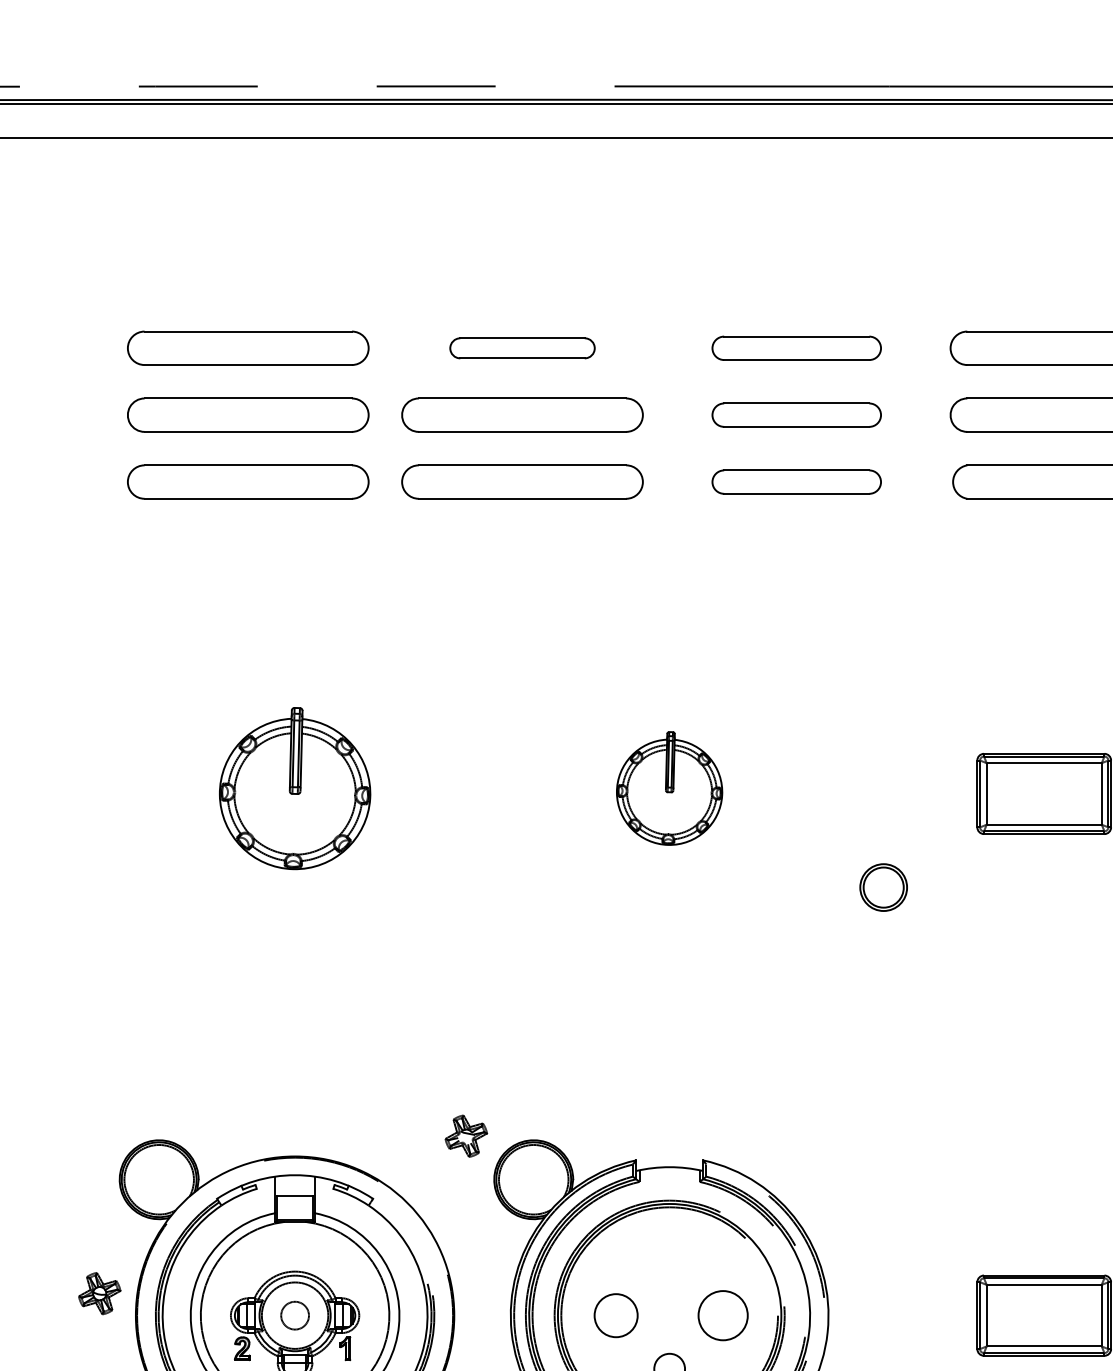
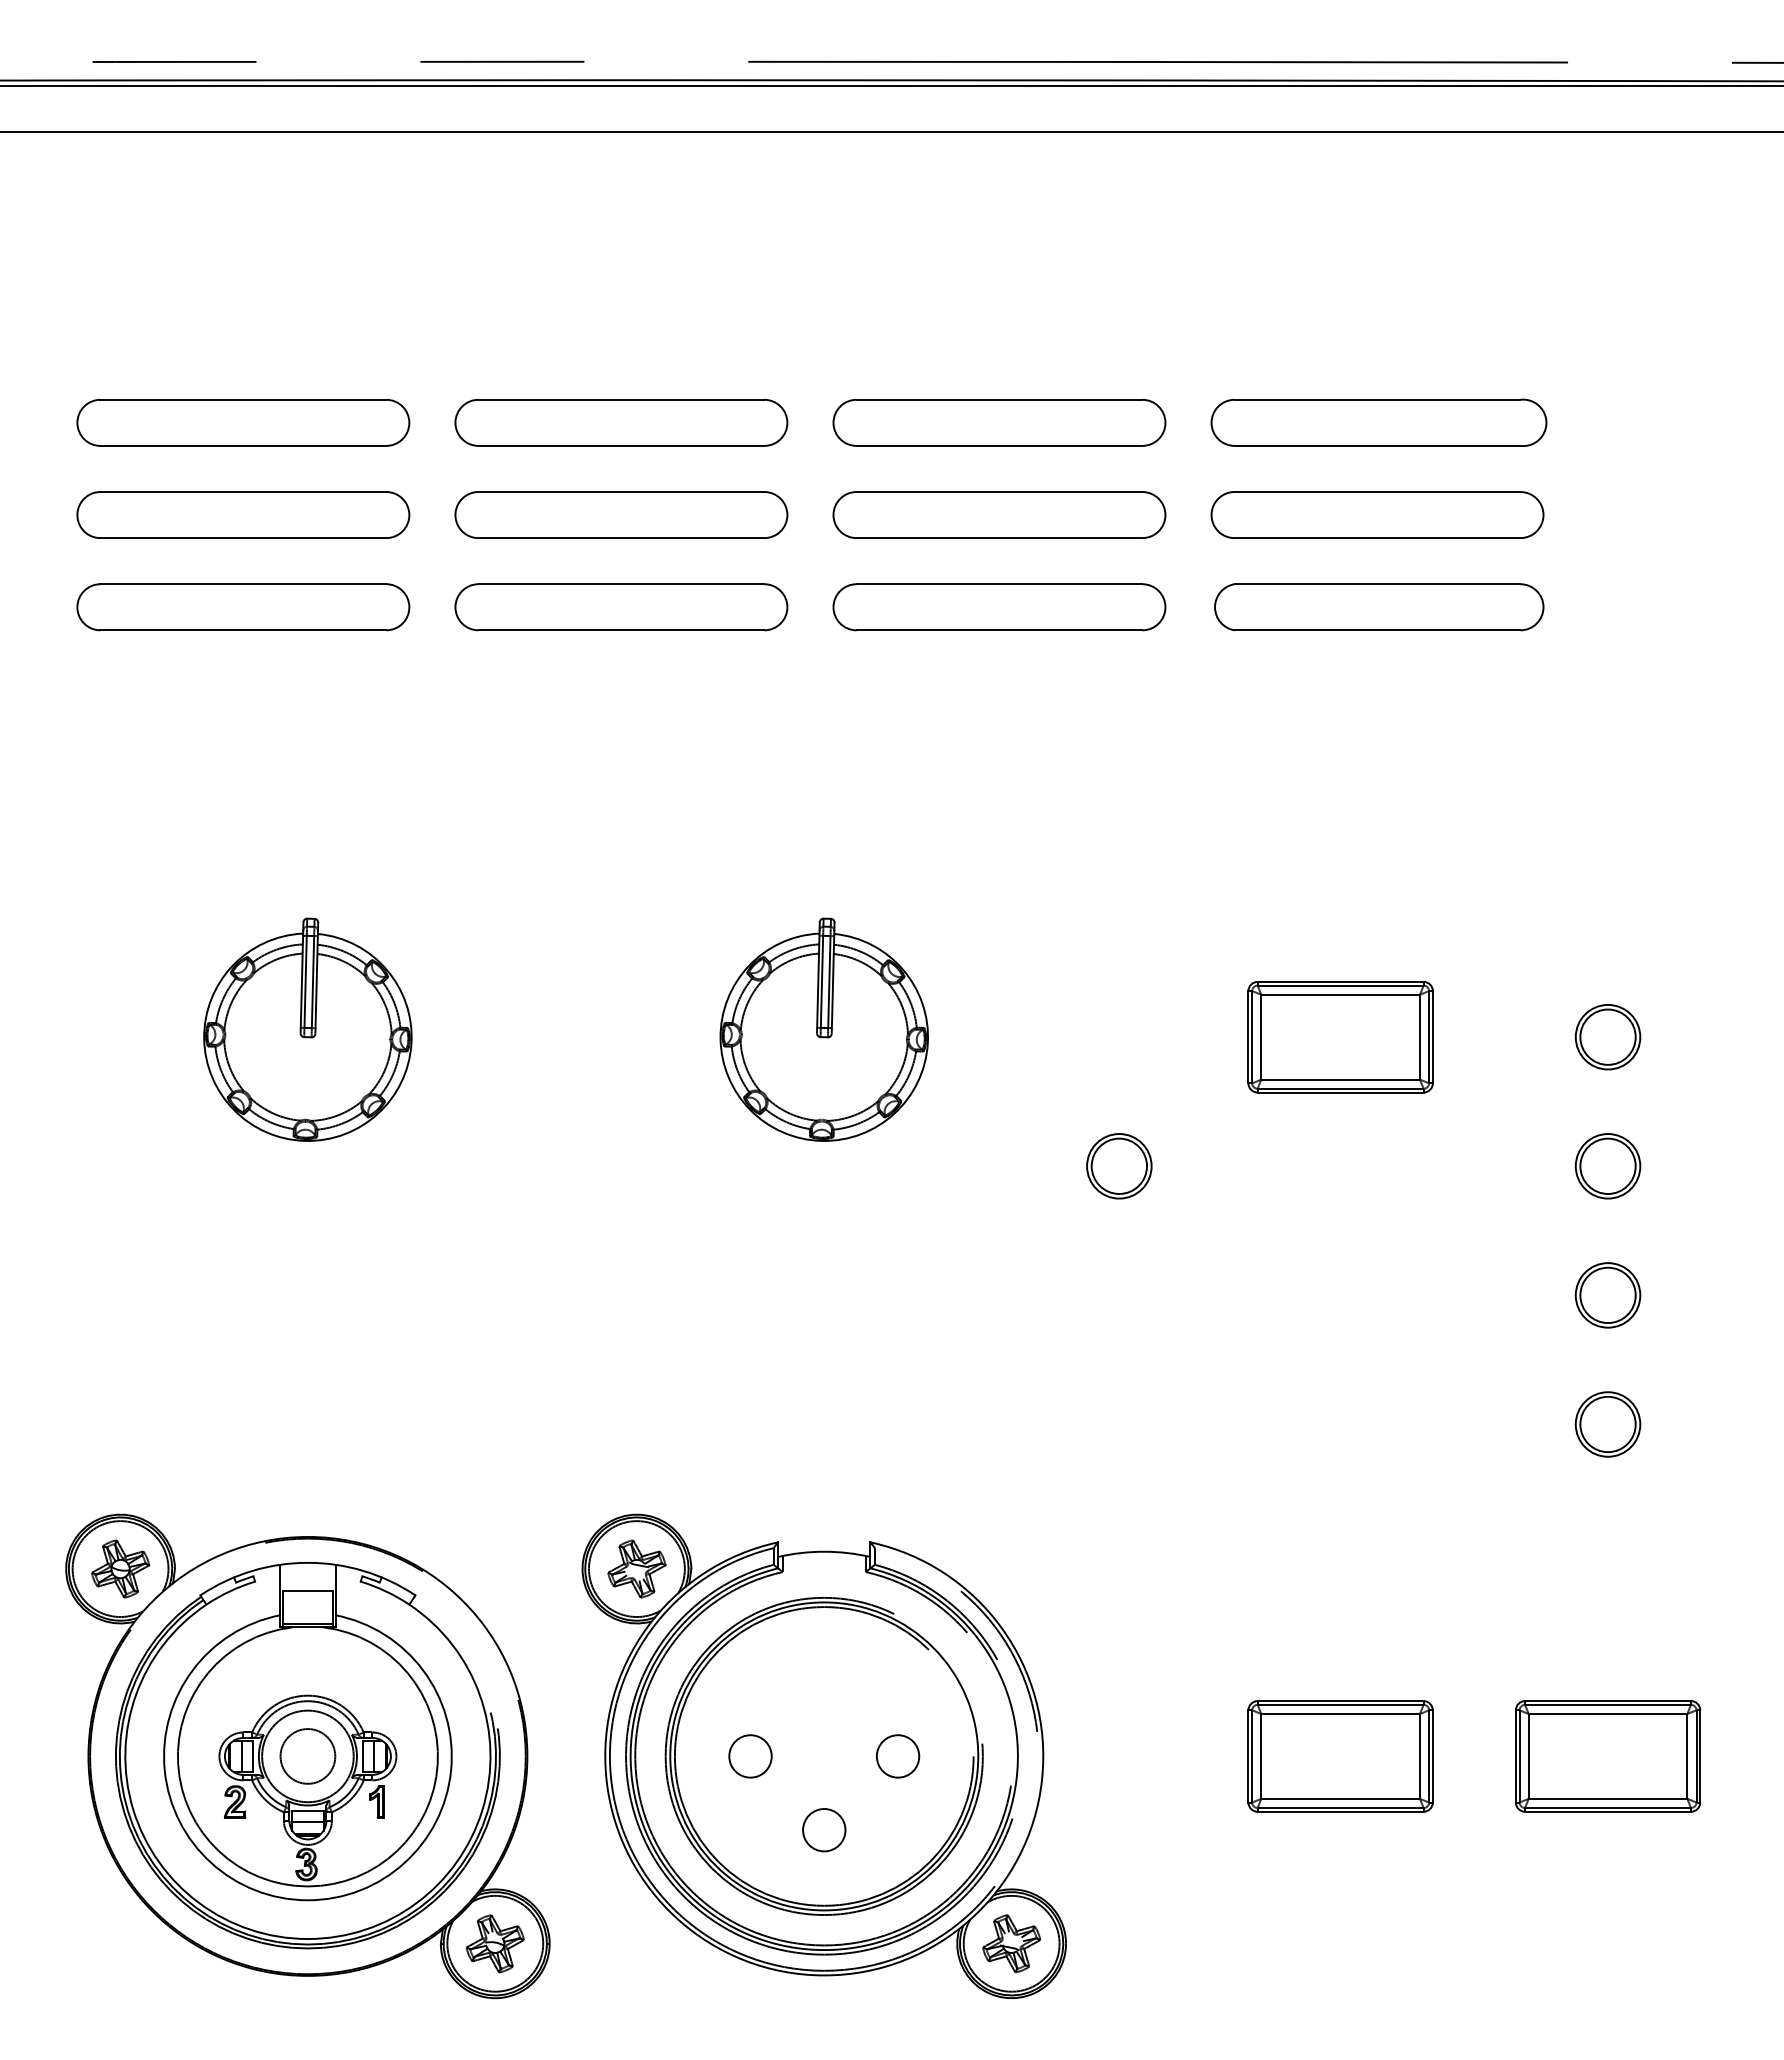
part: (522, 348) -> (621, 422), size x1.67
part: (796, 348) -> (999, 422), size x1.43
part: (796, 414) -> (999, 514), size x1.43
part: (796, 482) -> (999, 607), size x1.43
part: (669, 788) -> (823, 1029), size x1.43
part: (465, 1135) -> (636, 1568), moved
part: (99, 1293) -> (120, 1568), moved
circle: (294, 1315) -> (307, 1756), size x1.43
circle: (616, 1315) -> (750, 1756), size x0.71
circle: (722, 1315) -> (897, 1756), size x0.62

